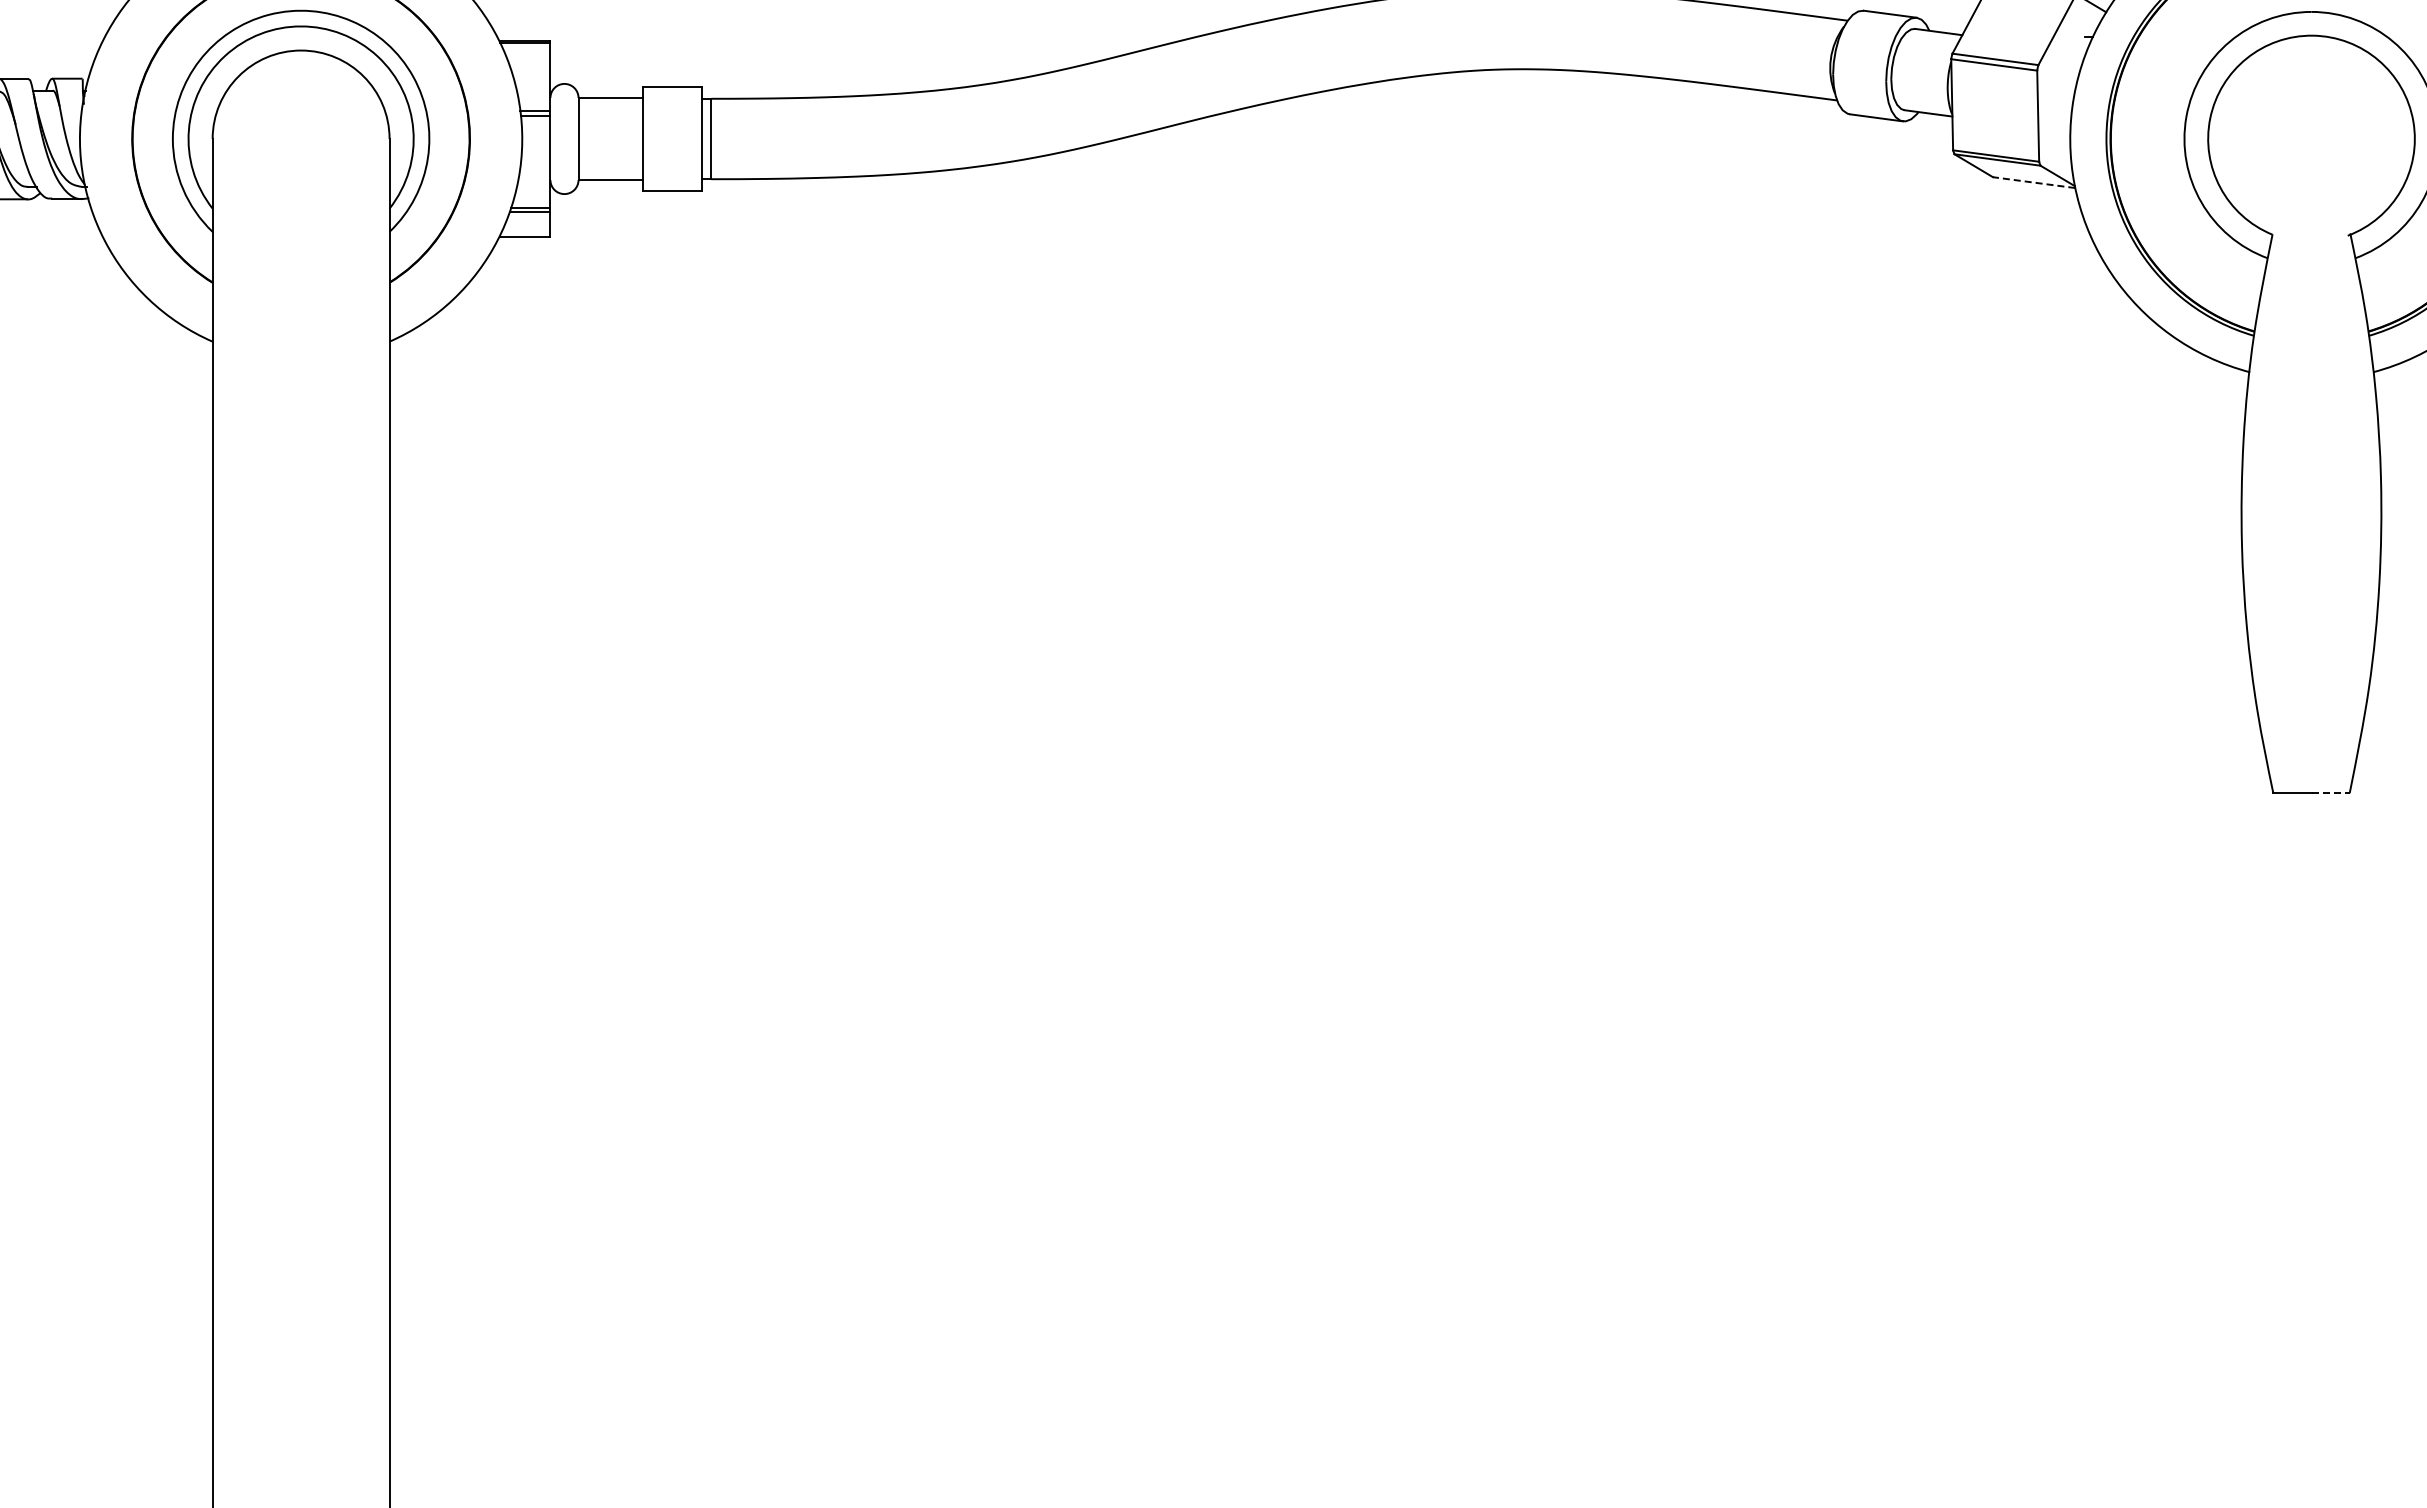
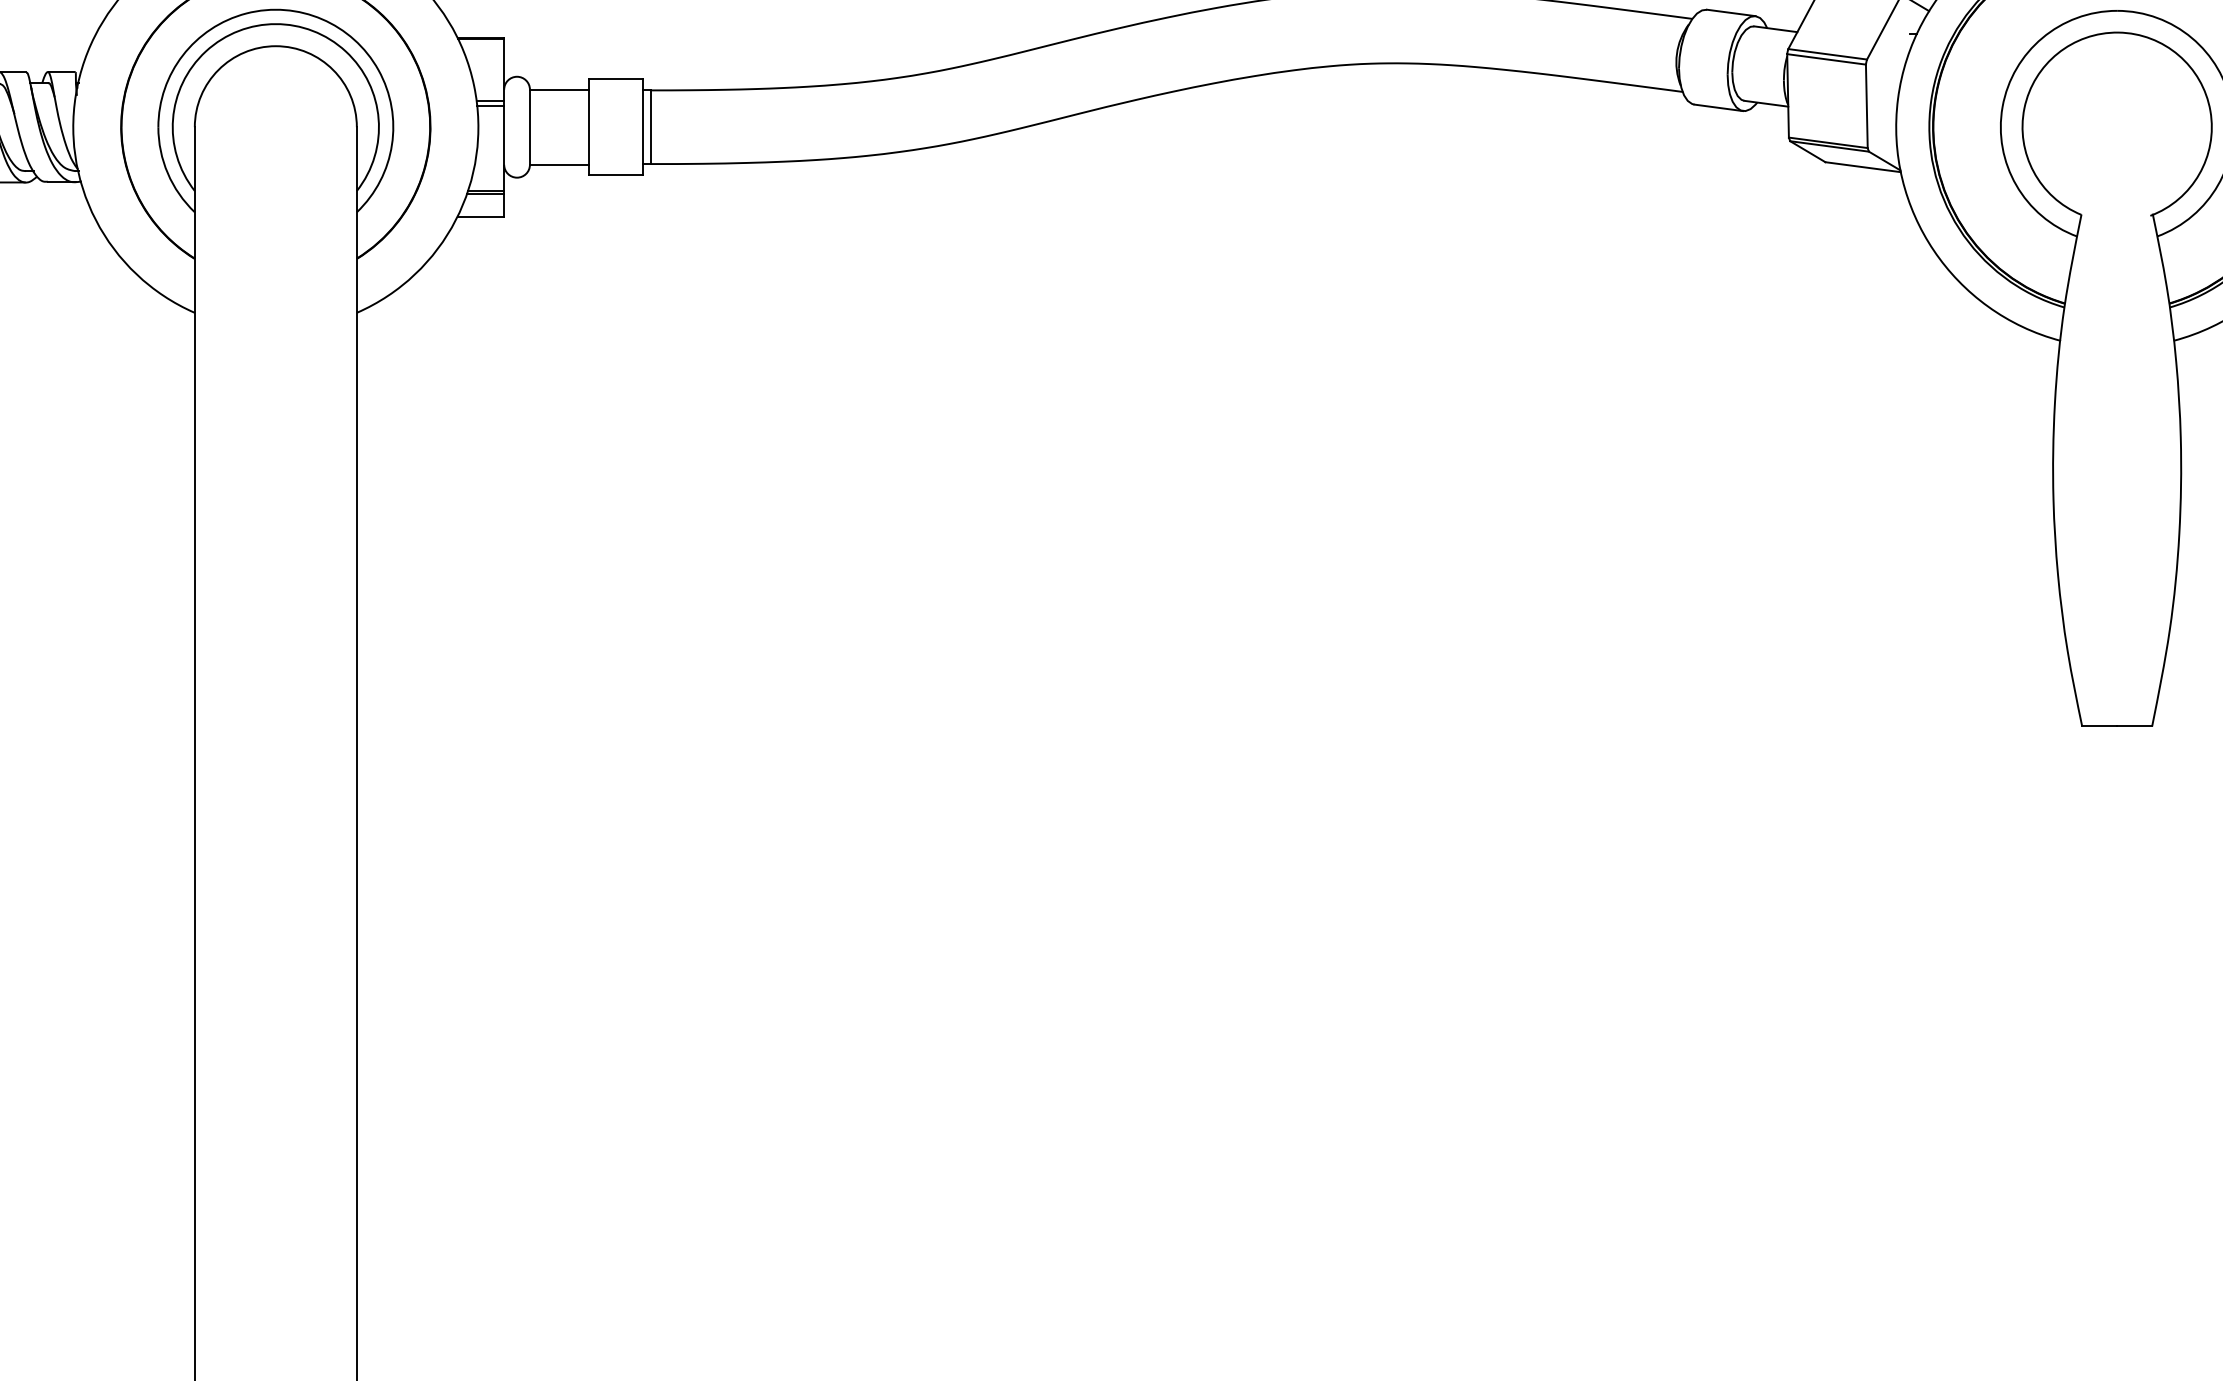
line: (2033, 182) -> (1862, 167), dashed -> solid
line: (2331, 793) -> (2135, 726), dashed -> solid

